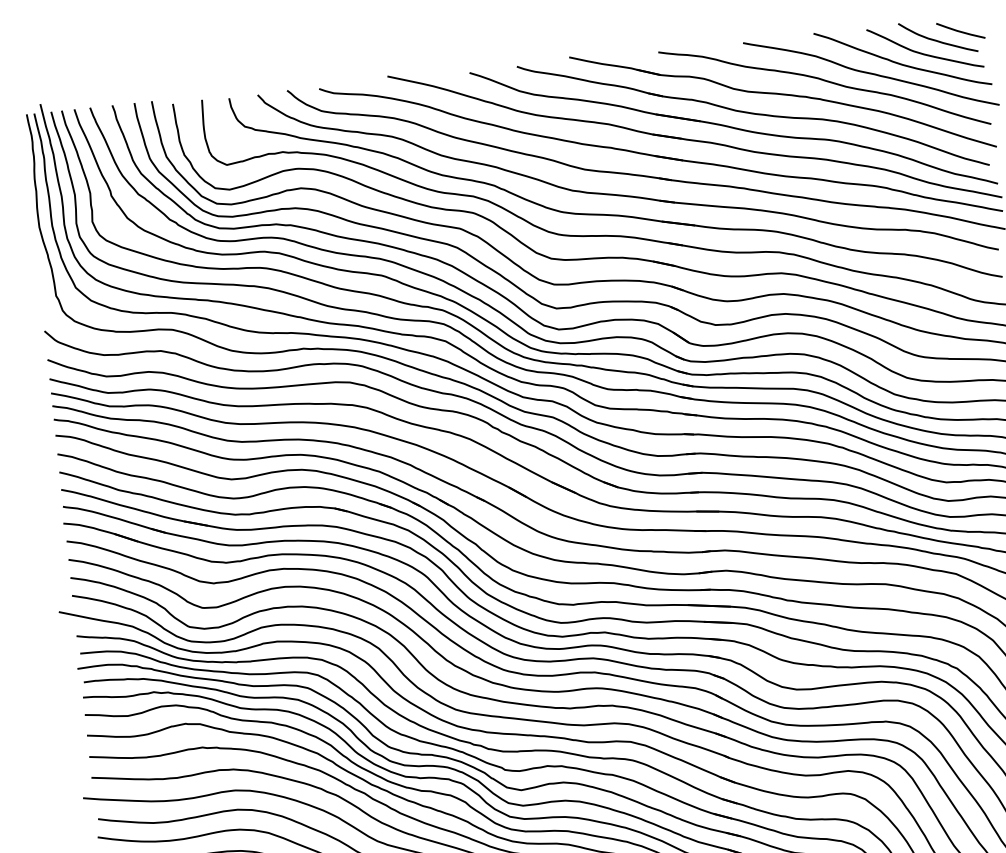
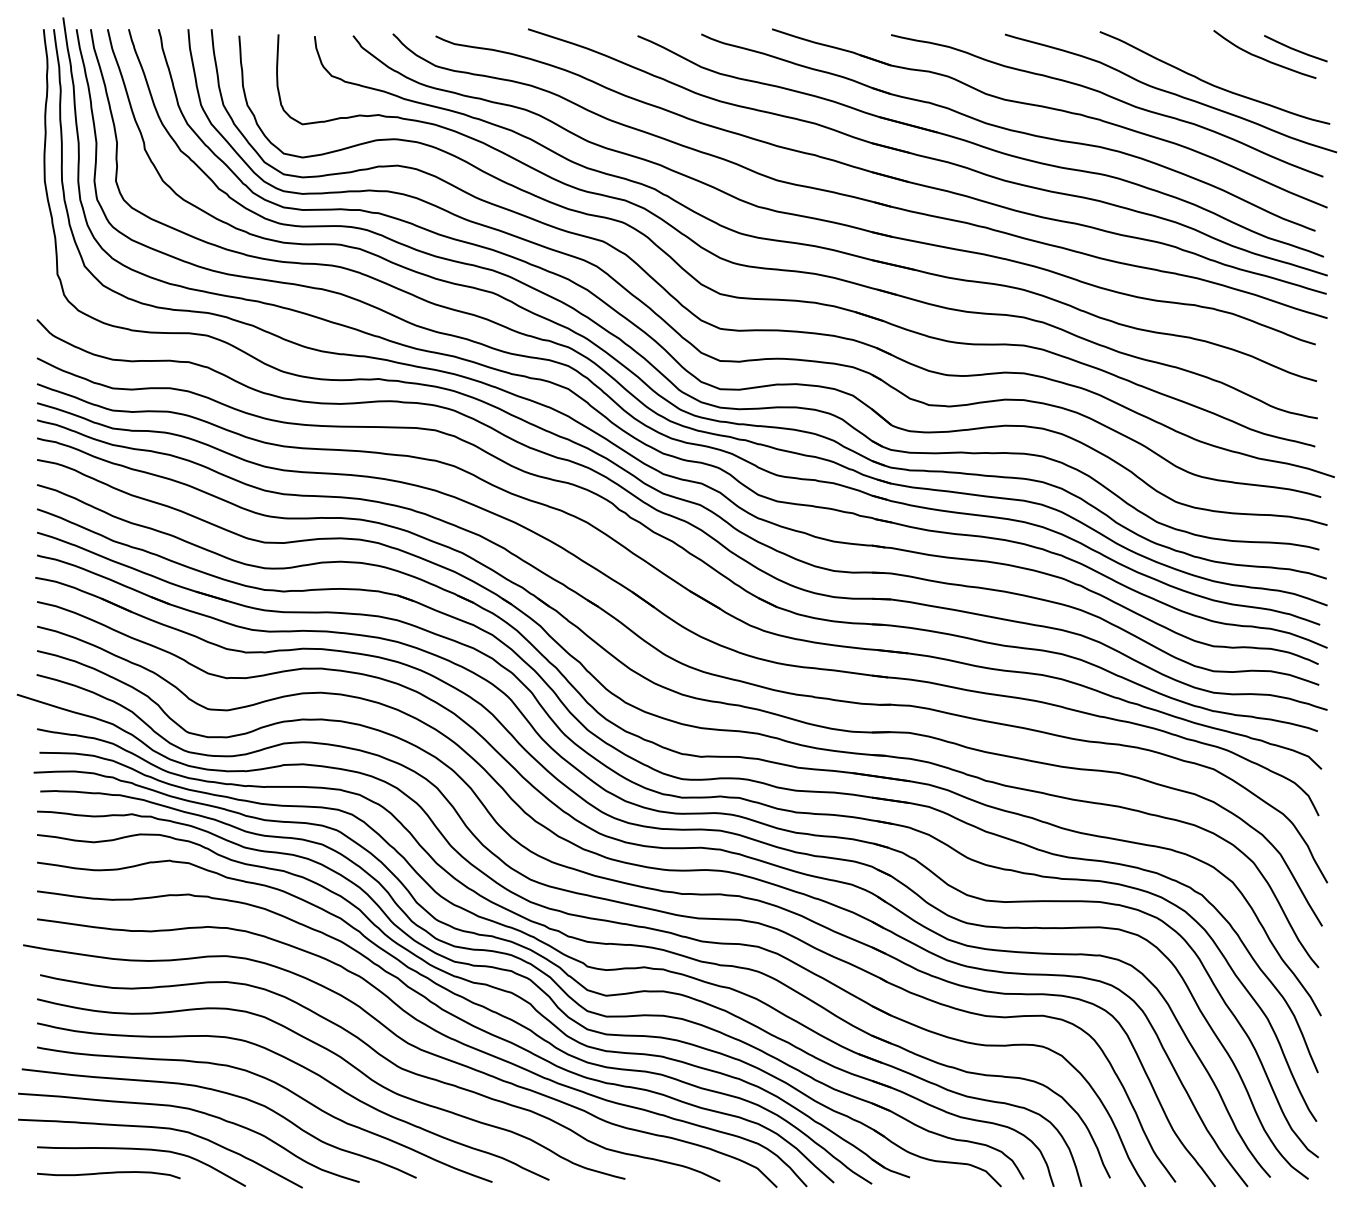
curve: (923, 53) -> (1243, 73), removed

